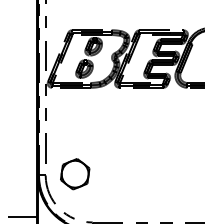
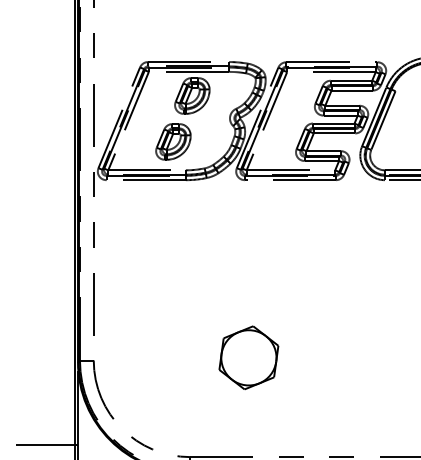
part: (75, 174) -> (249, 358), moved

